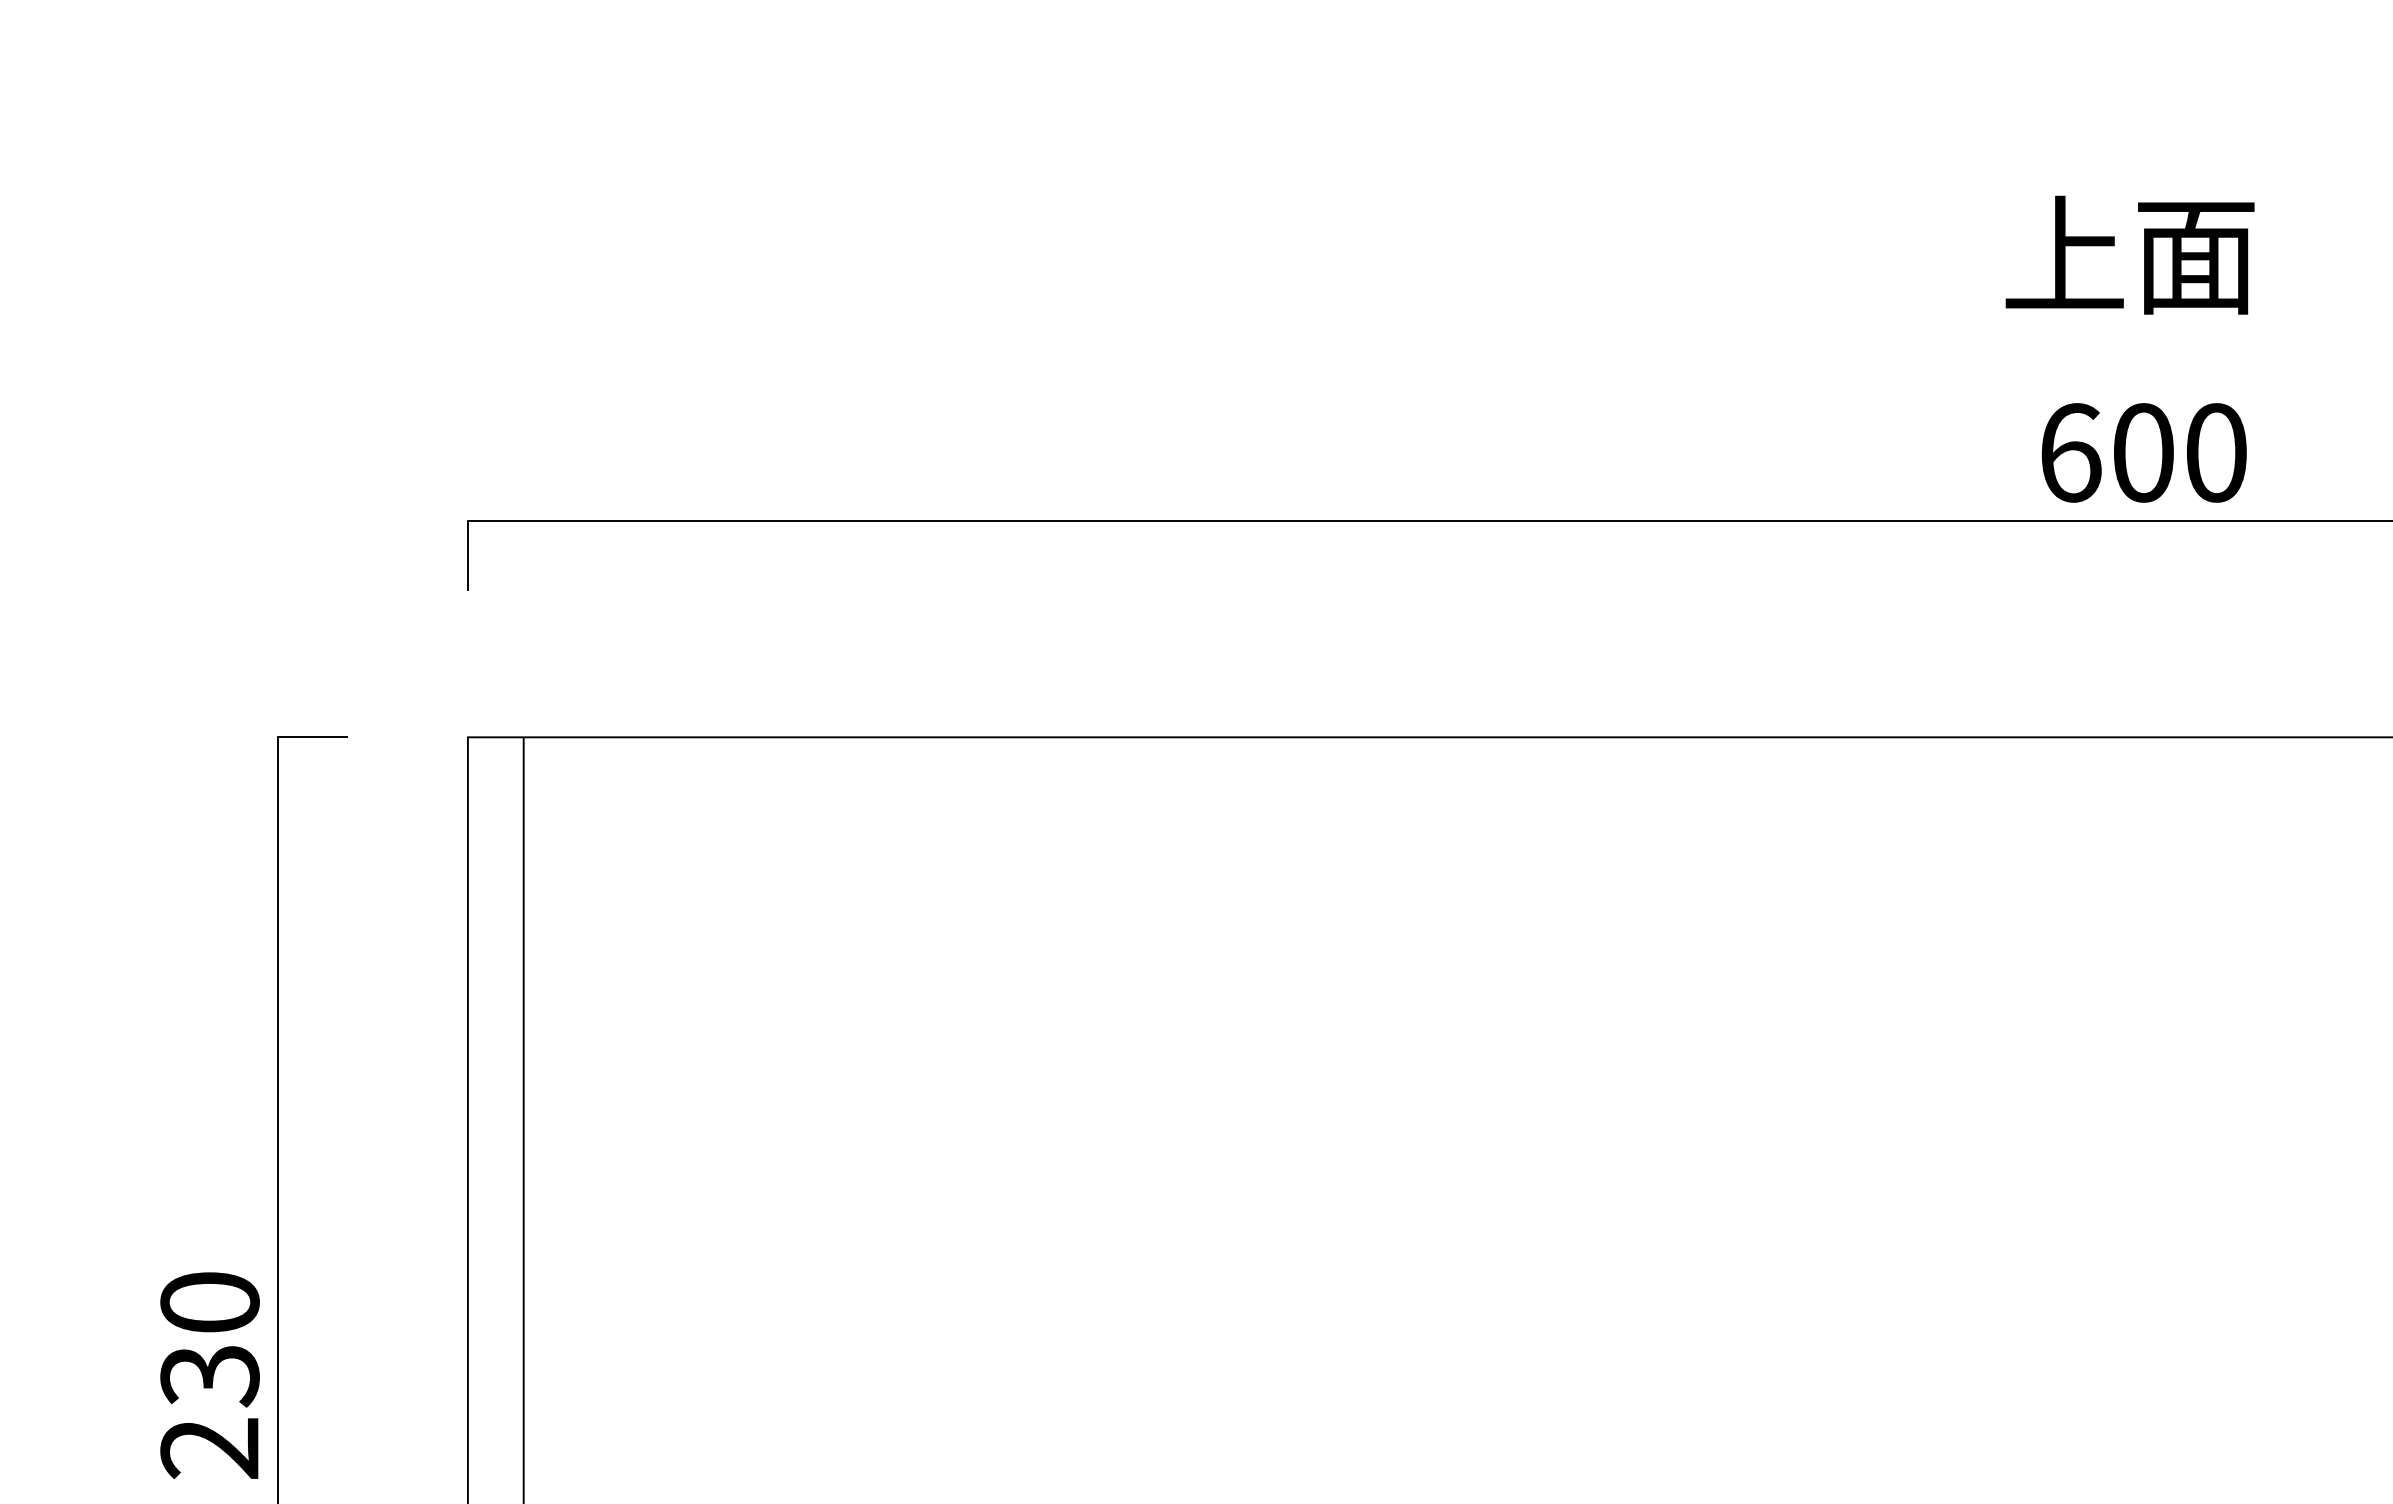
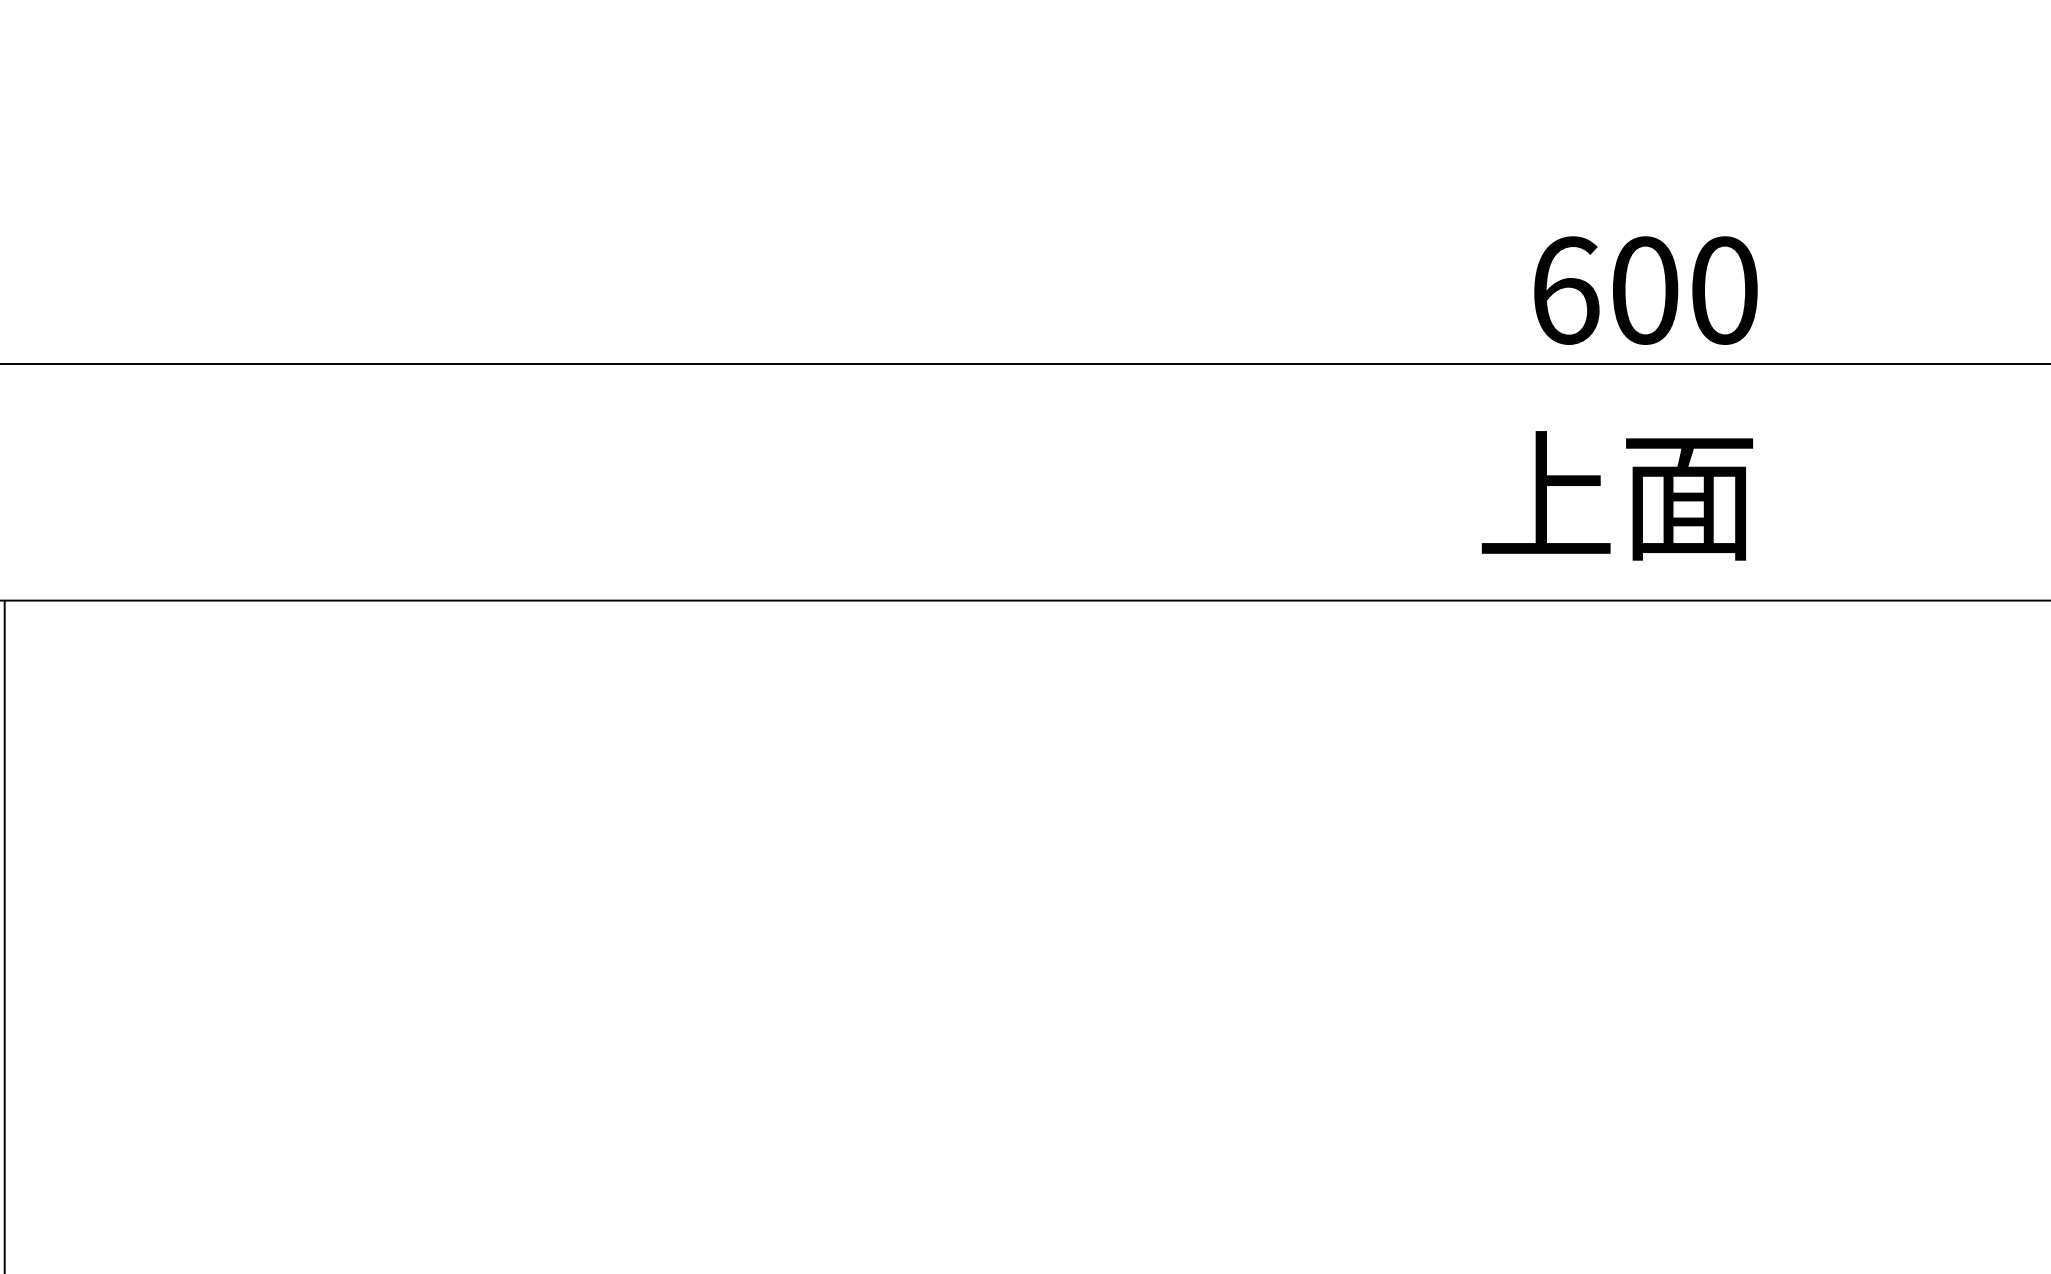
text: (2129, 254) -> (1616, 495), moved
text: (2143, 452) -> (1645, 290), moved

